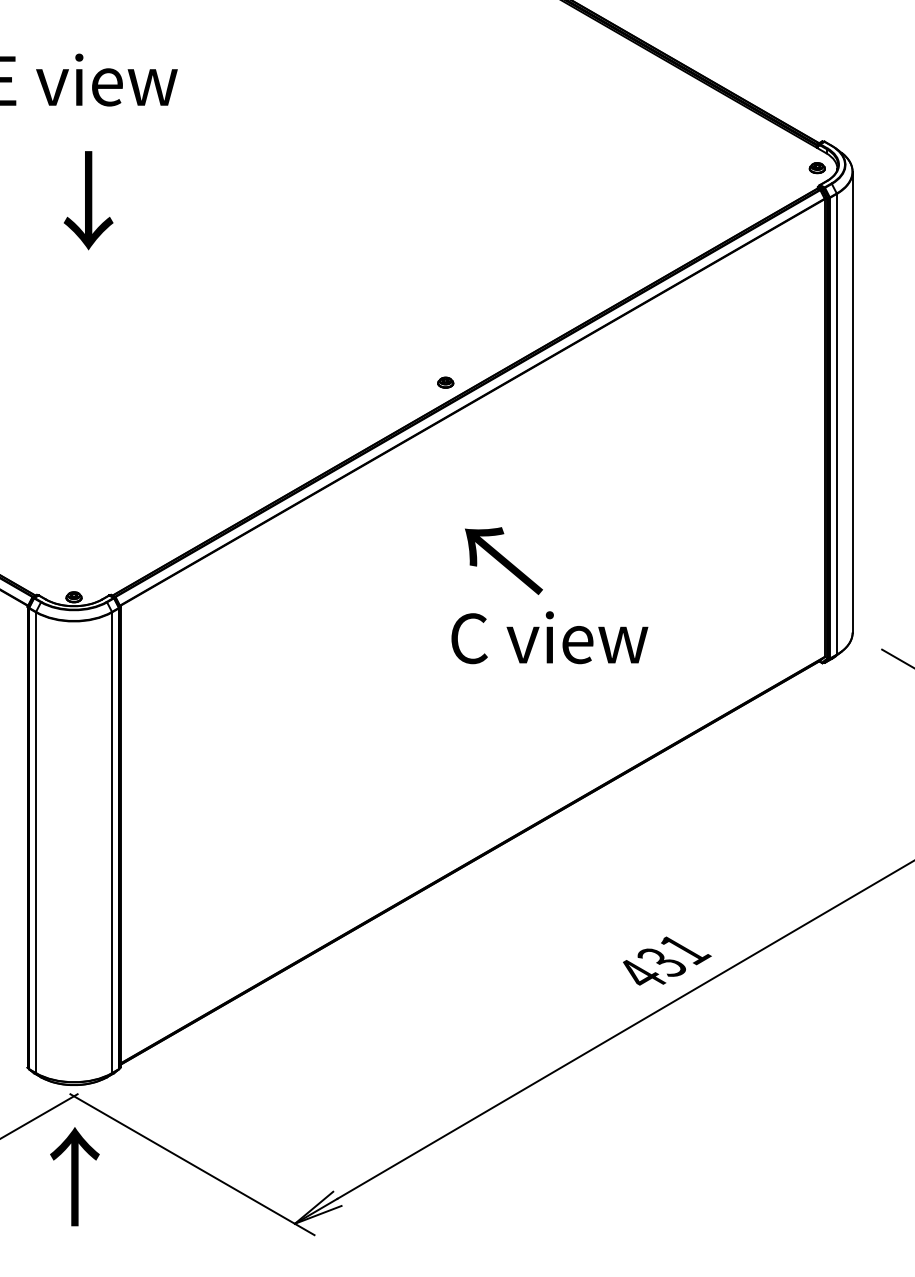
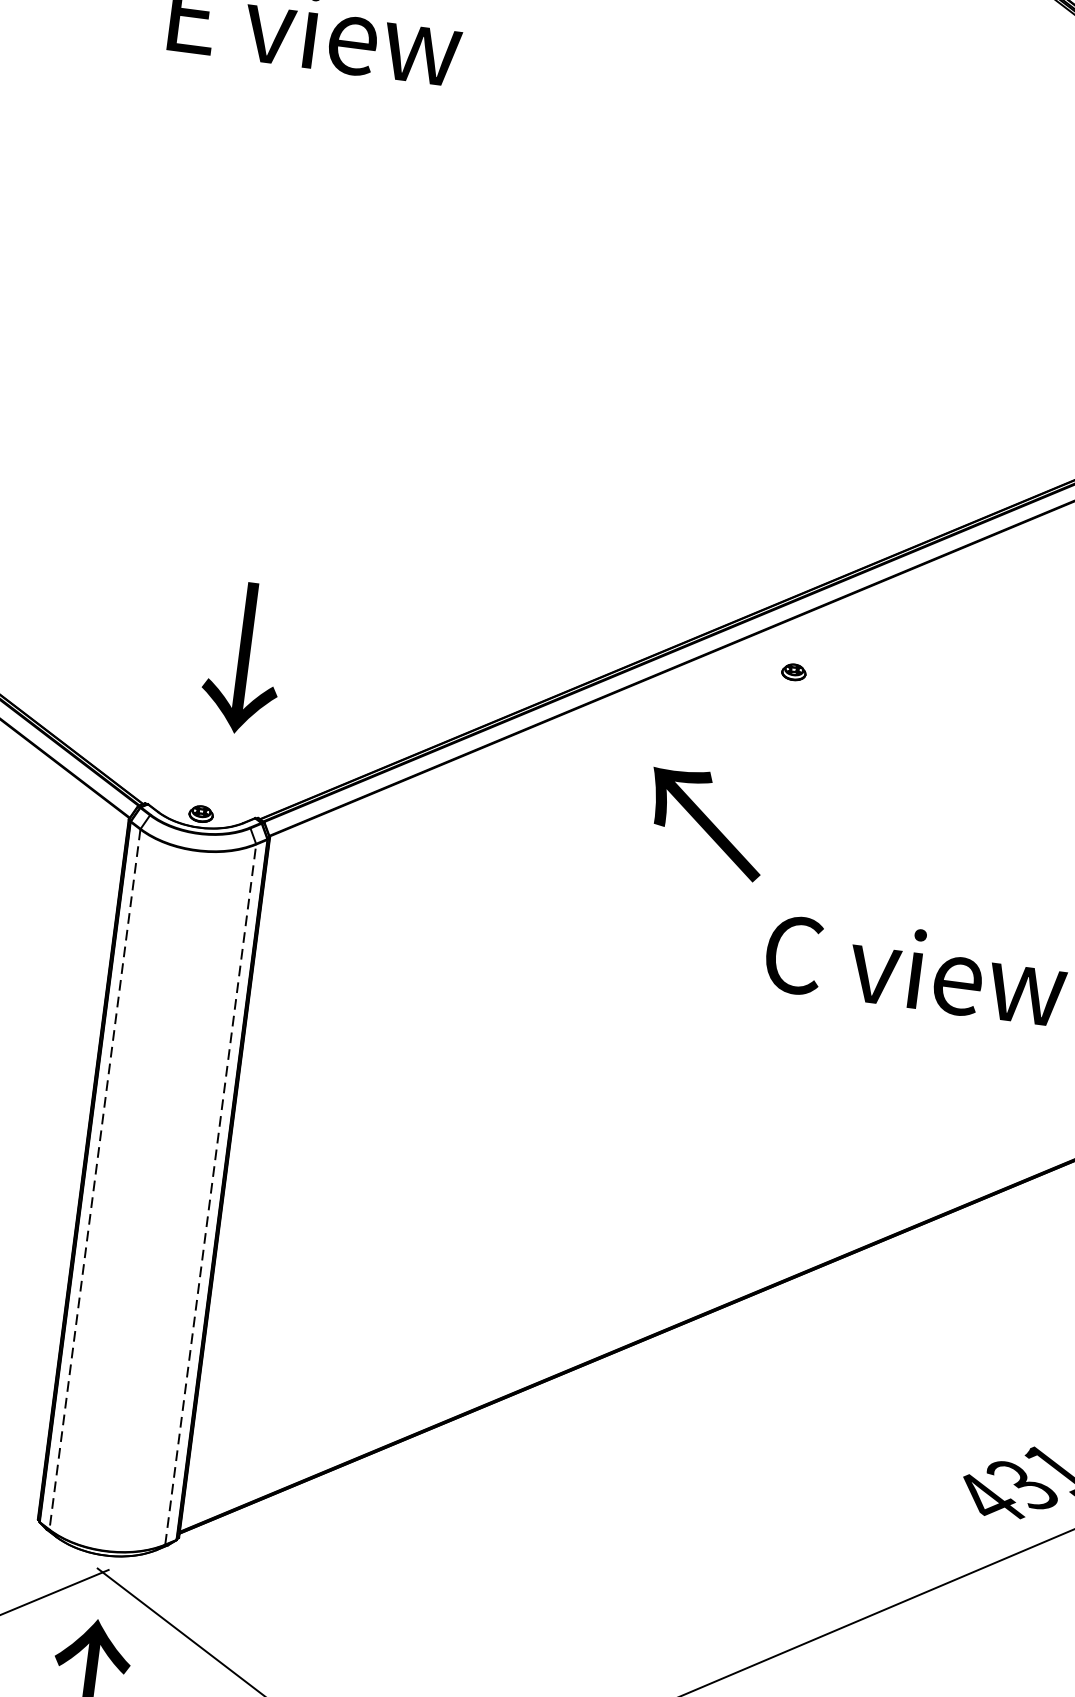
text: (88, 200) -> (243, 657), moved
part: (445, 382) -> (793, 672), moved
text: (503, 560) -> (706, 822), moved
line: (112, 842) -> (211, 1194), solid -> dashed
line: (35, 843) -> (94, 1180), solid -> dashed

